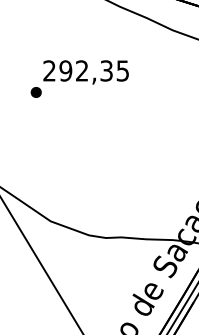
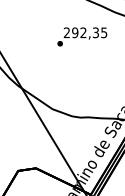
text: (80, 78) -> (82, 36), moved

